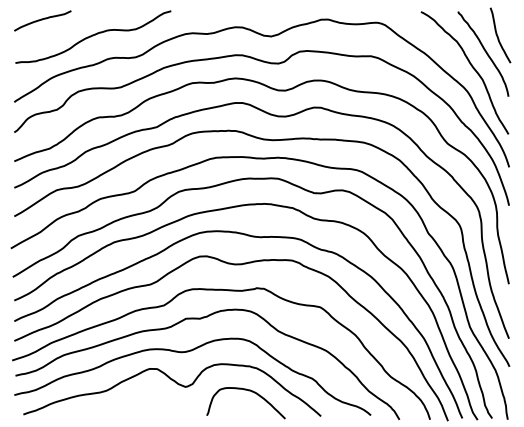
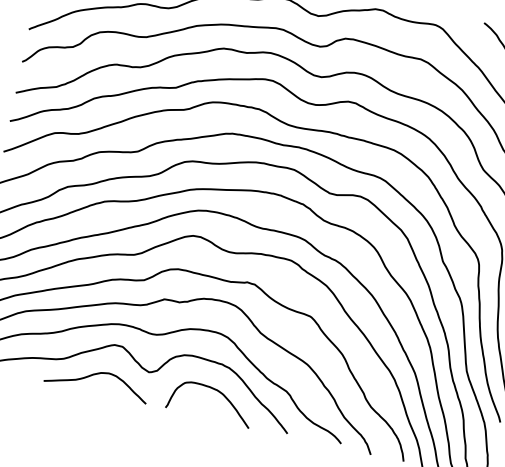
curve: (138, 399) -> (95, 375), added

